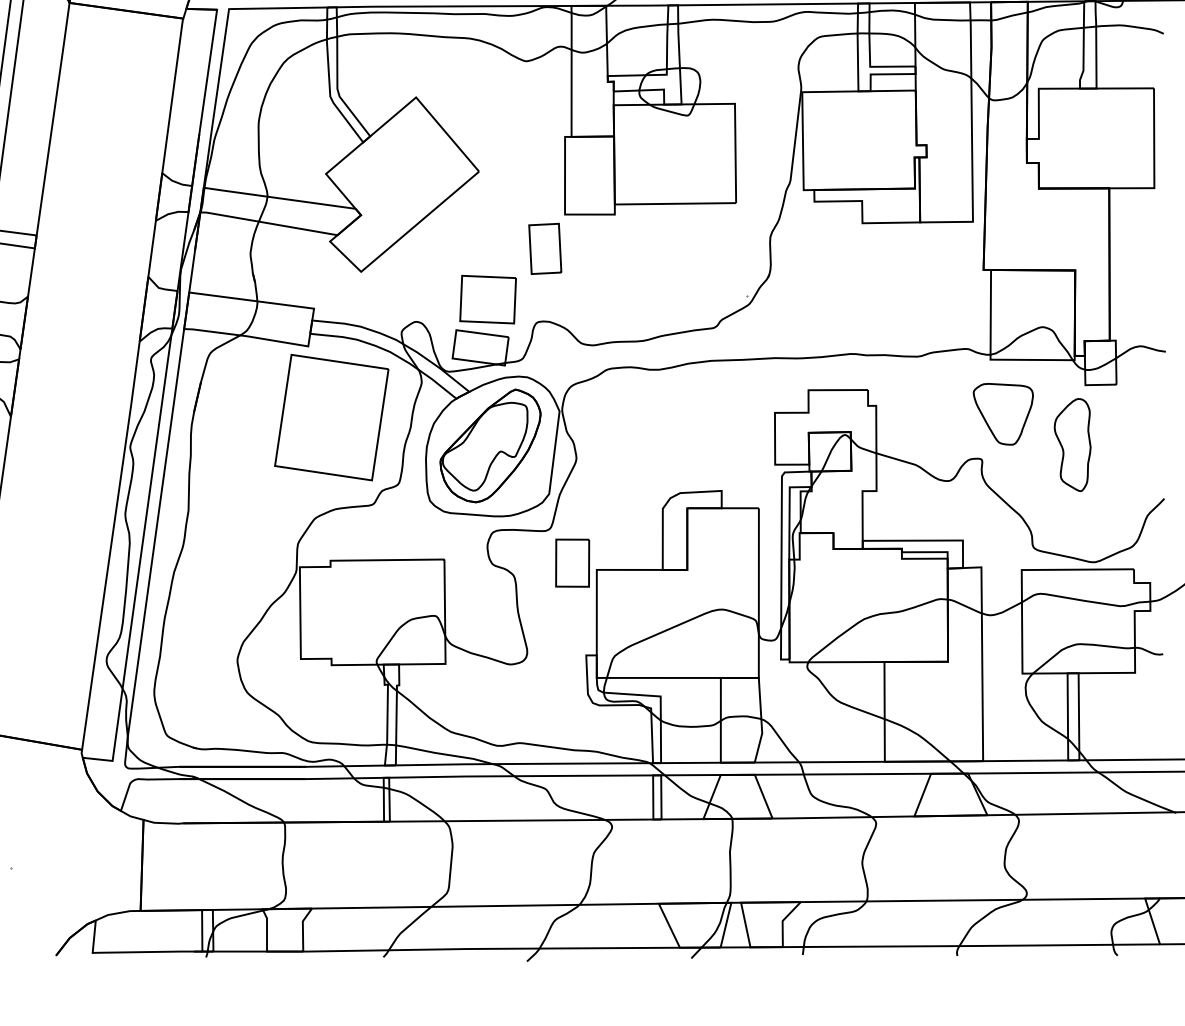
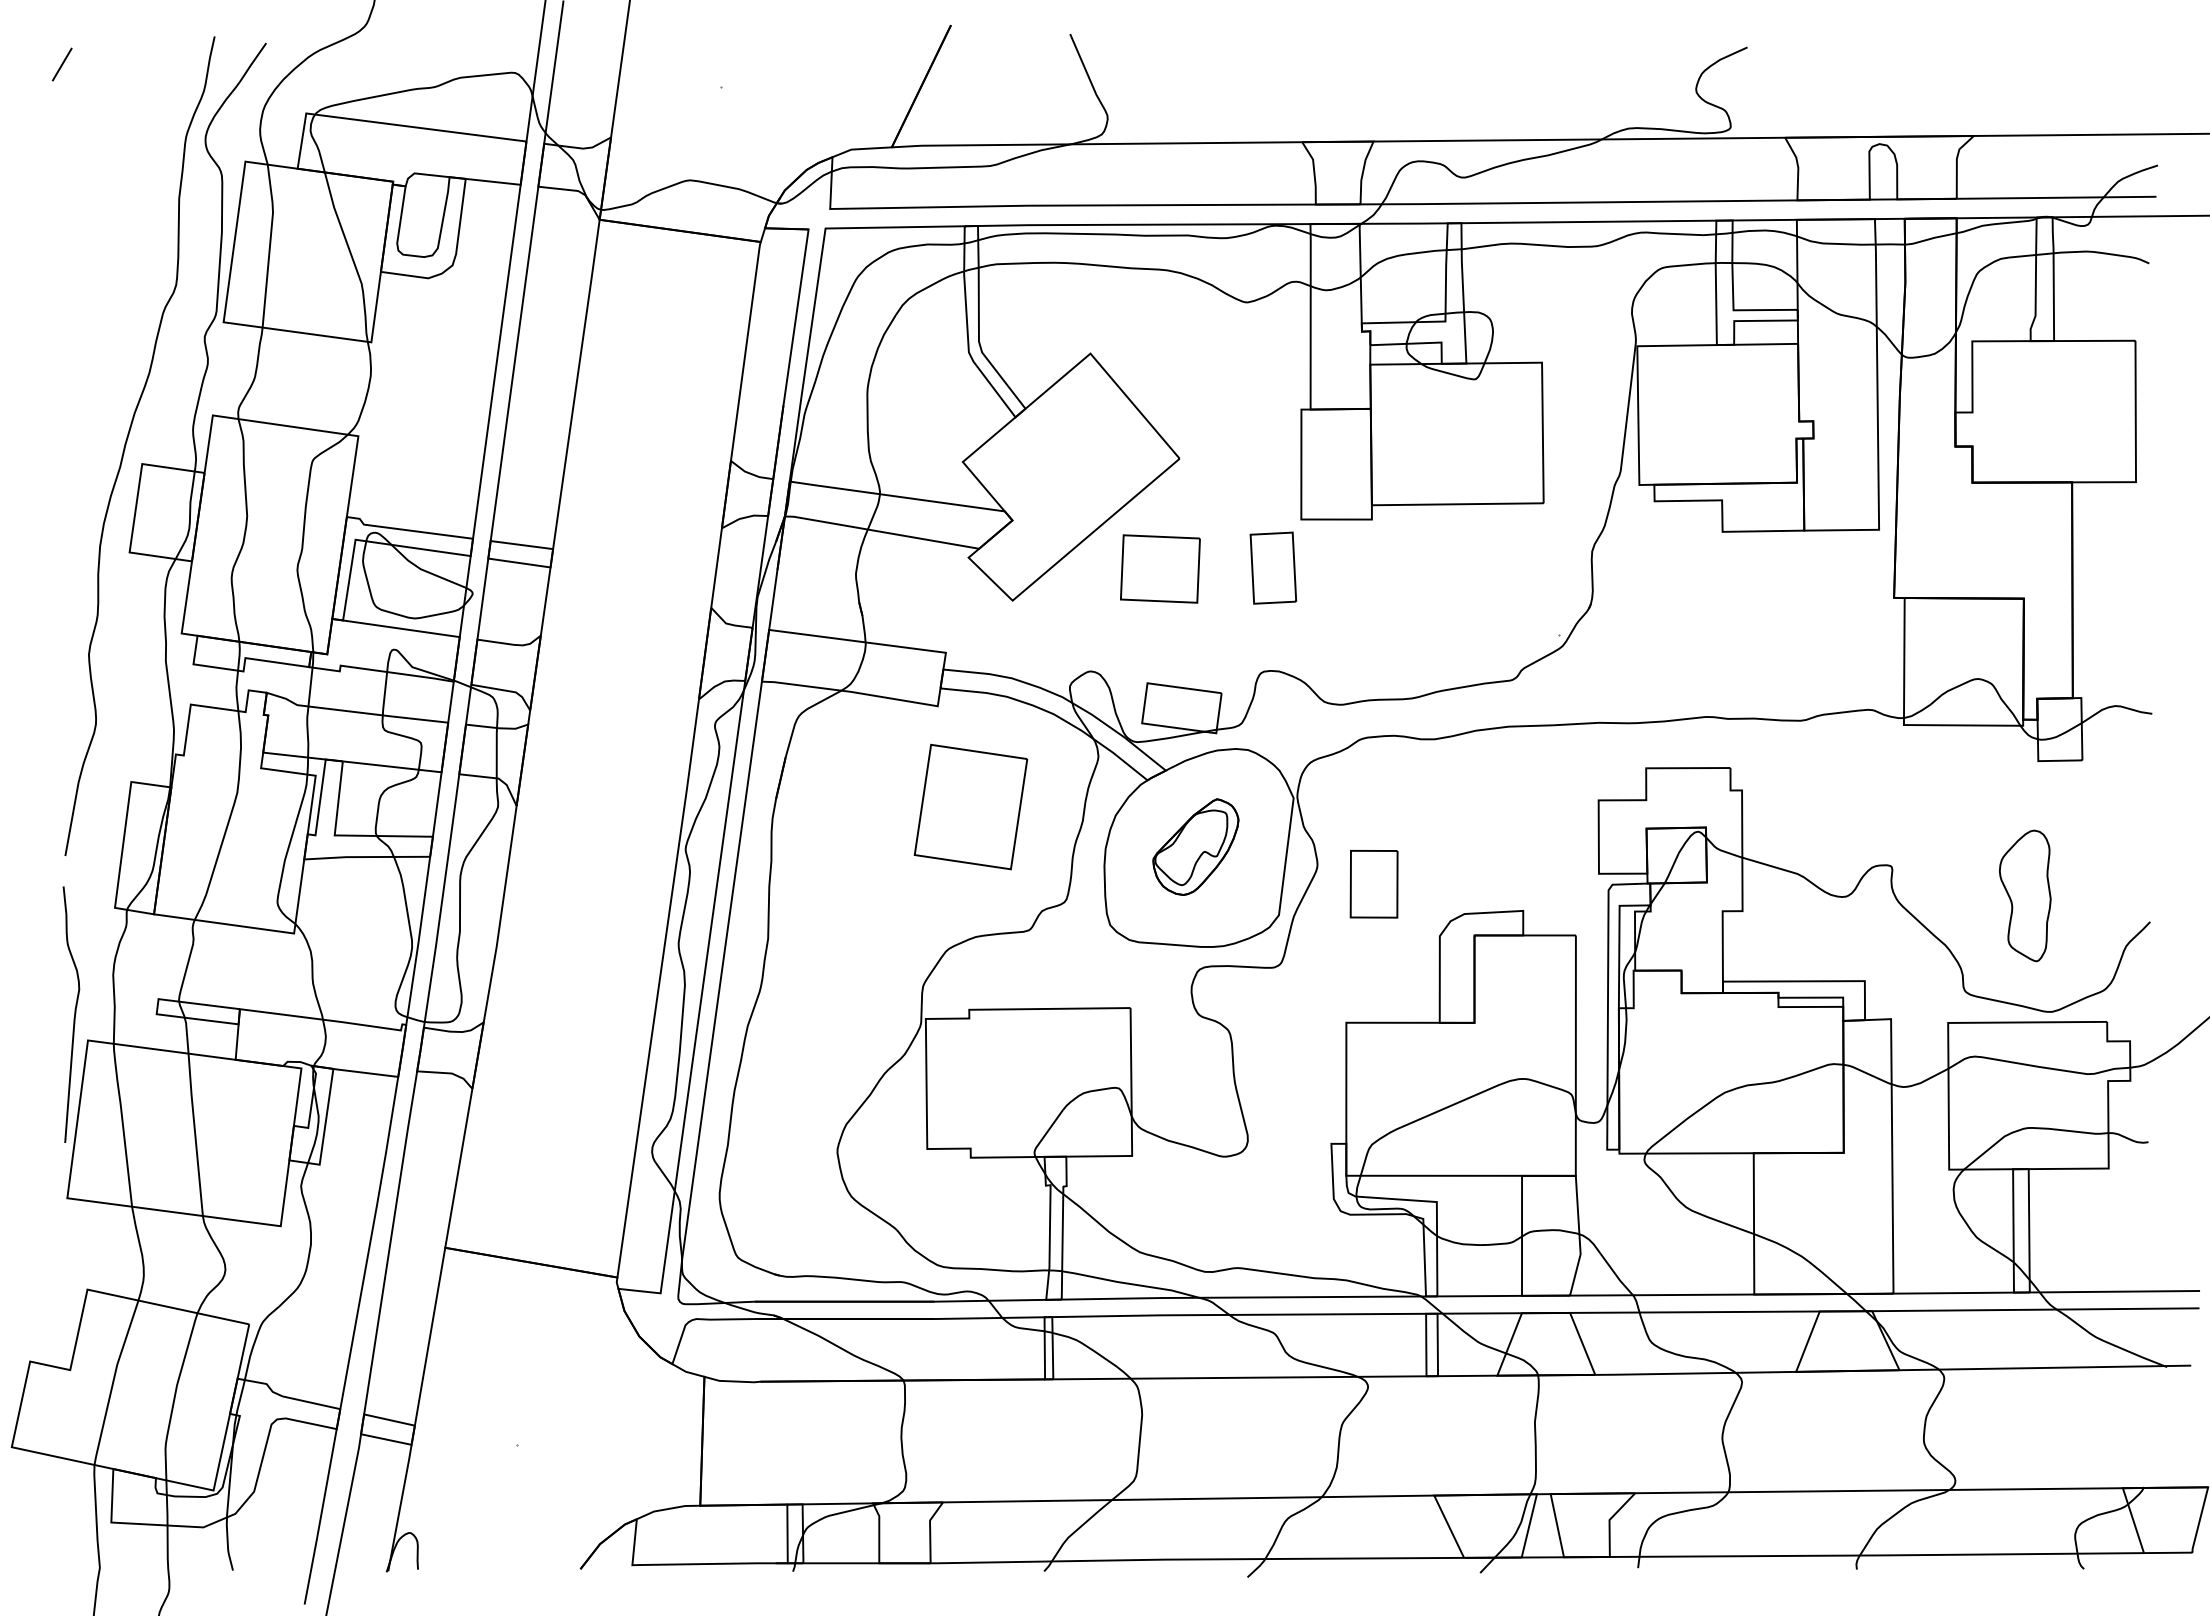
part: (488, 299) -> (1160, 568), moved
part: (1002, 414) -> (1921, 802), removed
part: (331, 417) -> (970, 806), size x0.7
part: (1072, 444) -> (2025, 895), moved
part: (490, 445) -> (1195, 846), size x0.6
part: (572, 563) -> (1373, 884), moved

